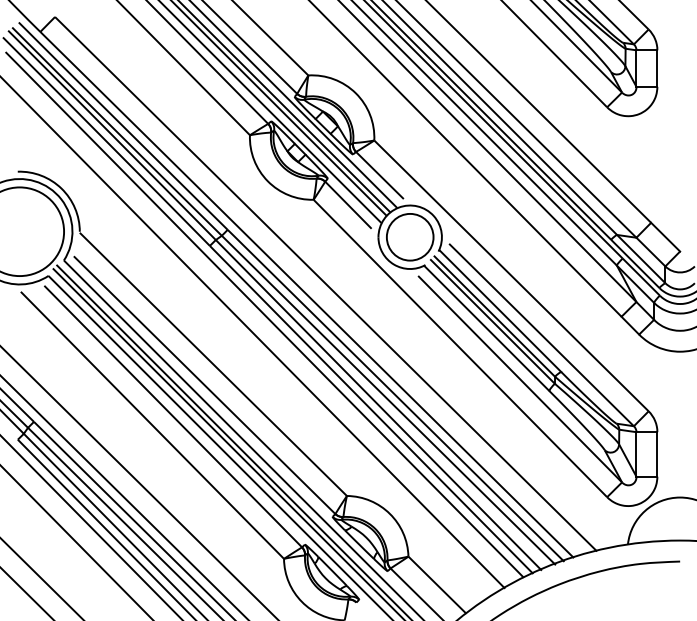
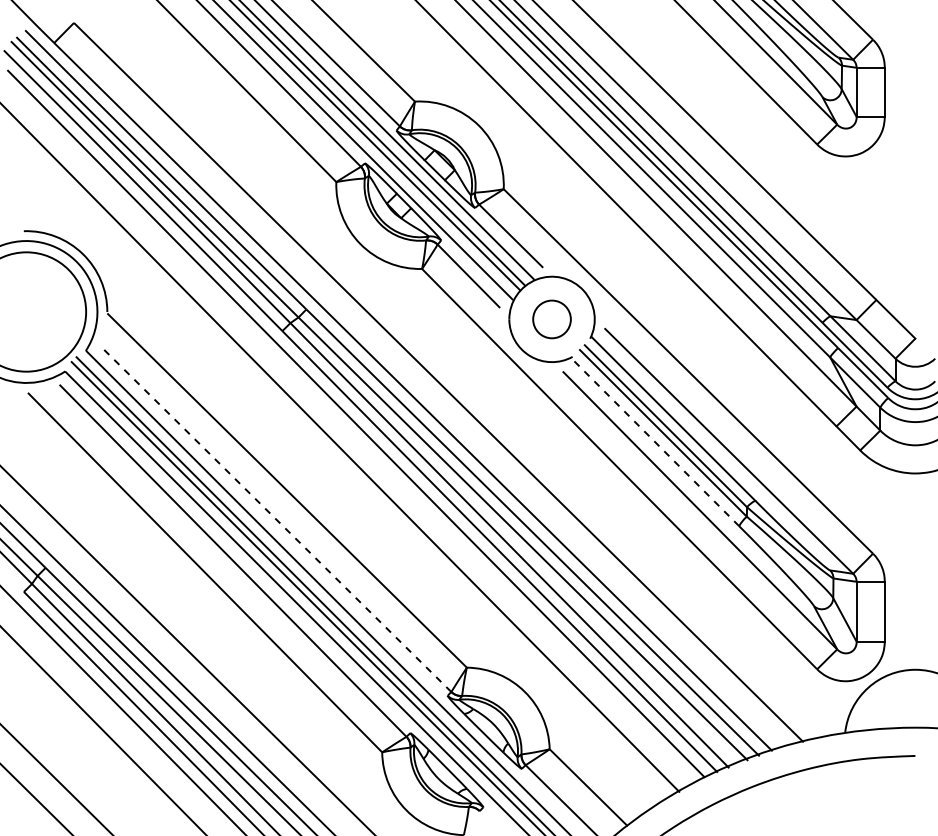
circle: (409, 237) -> (551, 319), size x0.6
line: (487, 328) -> (655, 442), solid -> dashed
line: (204, 385) -> (275, 518), solid -> dashed

